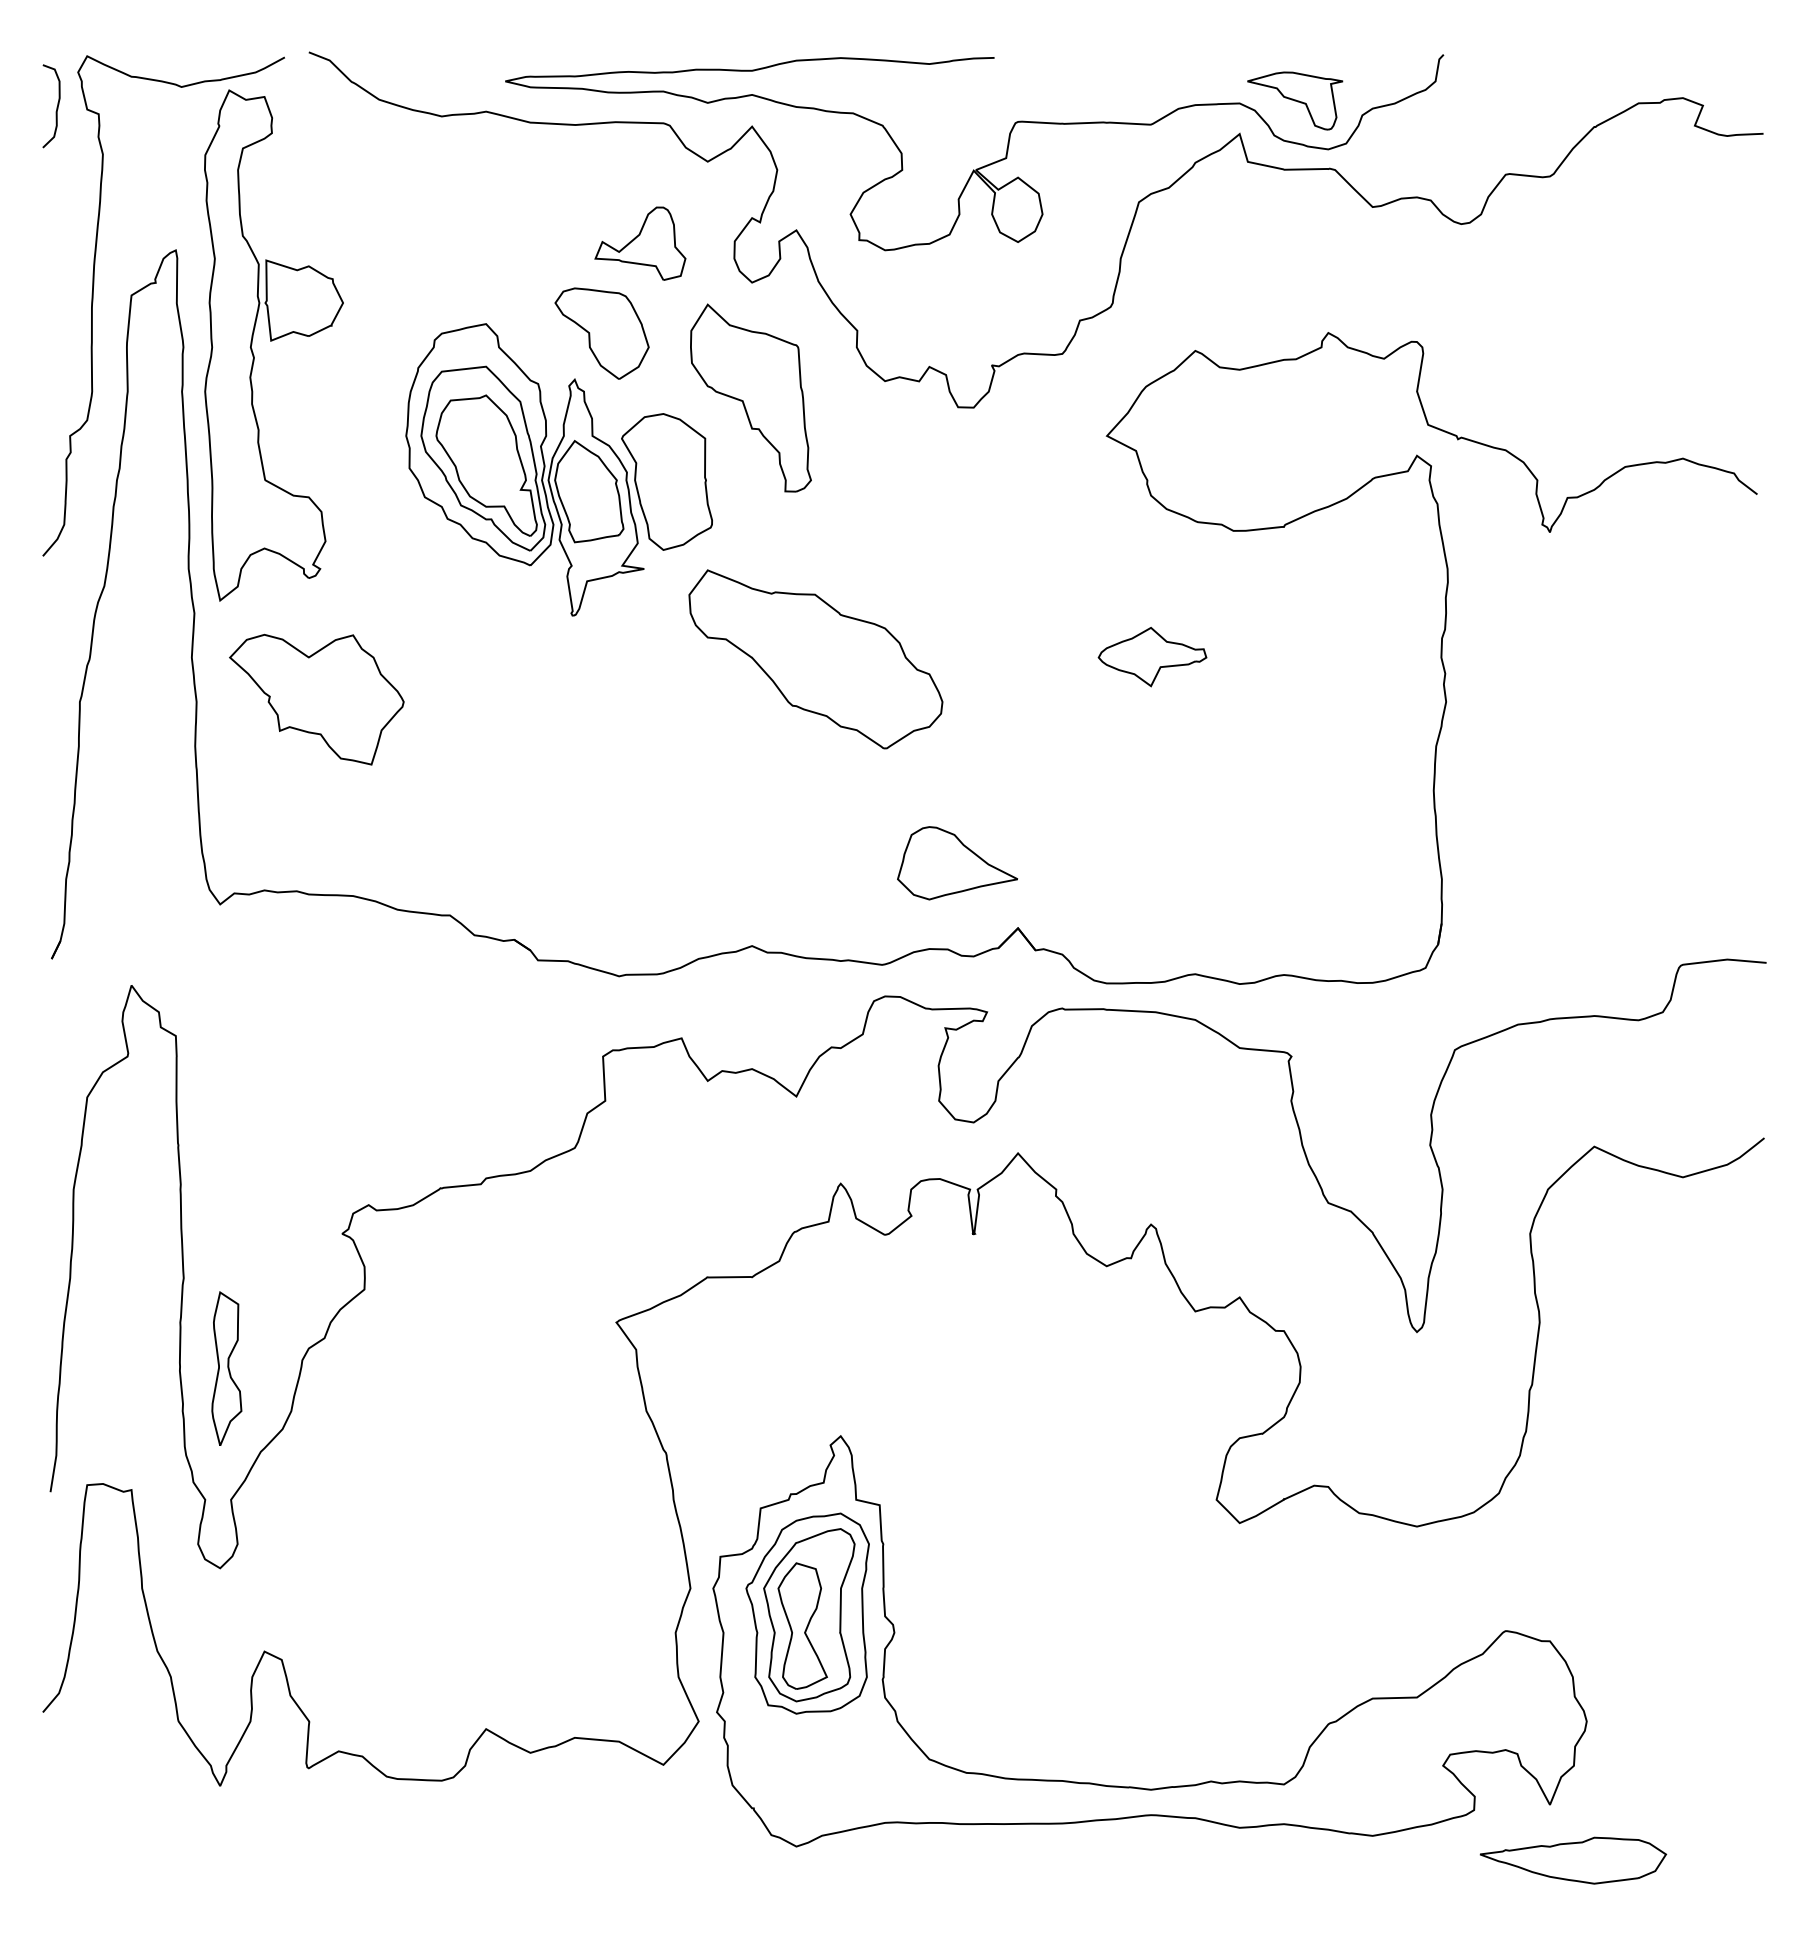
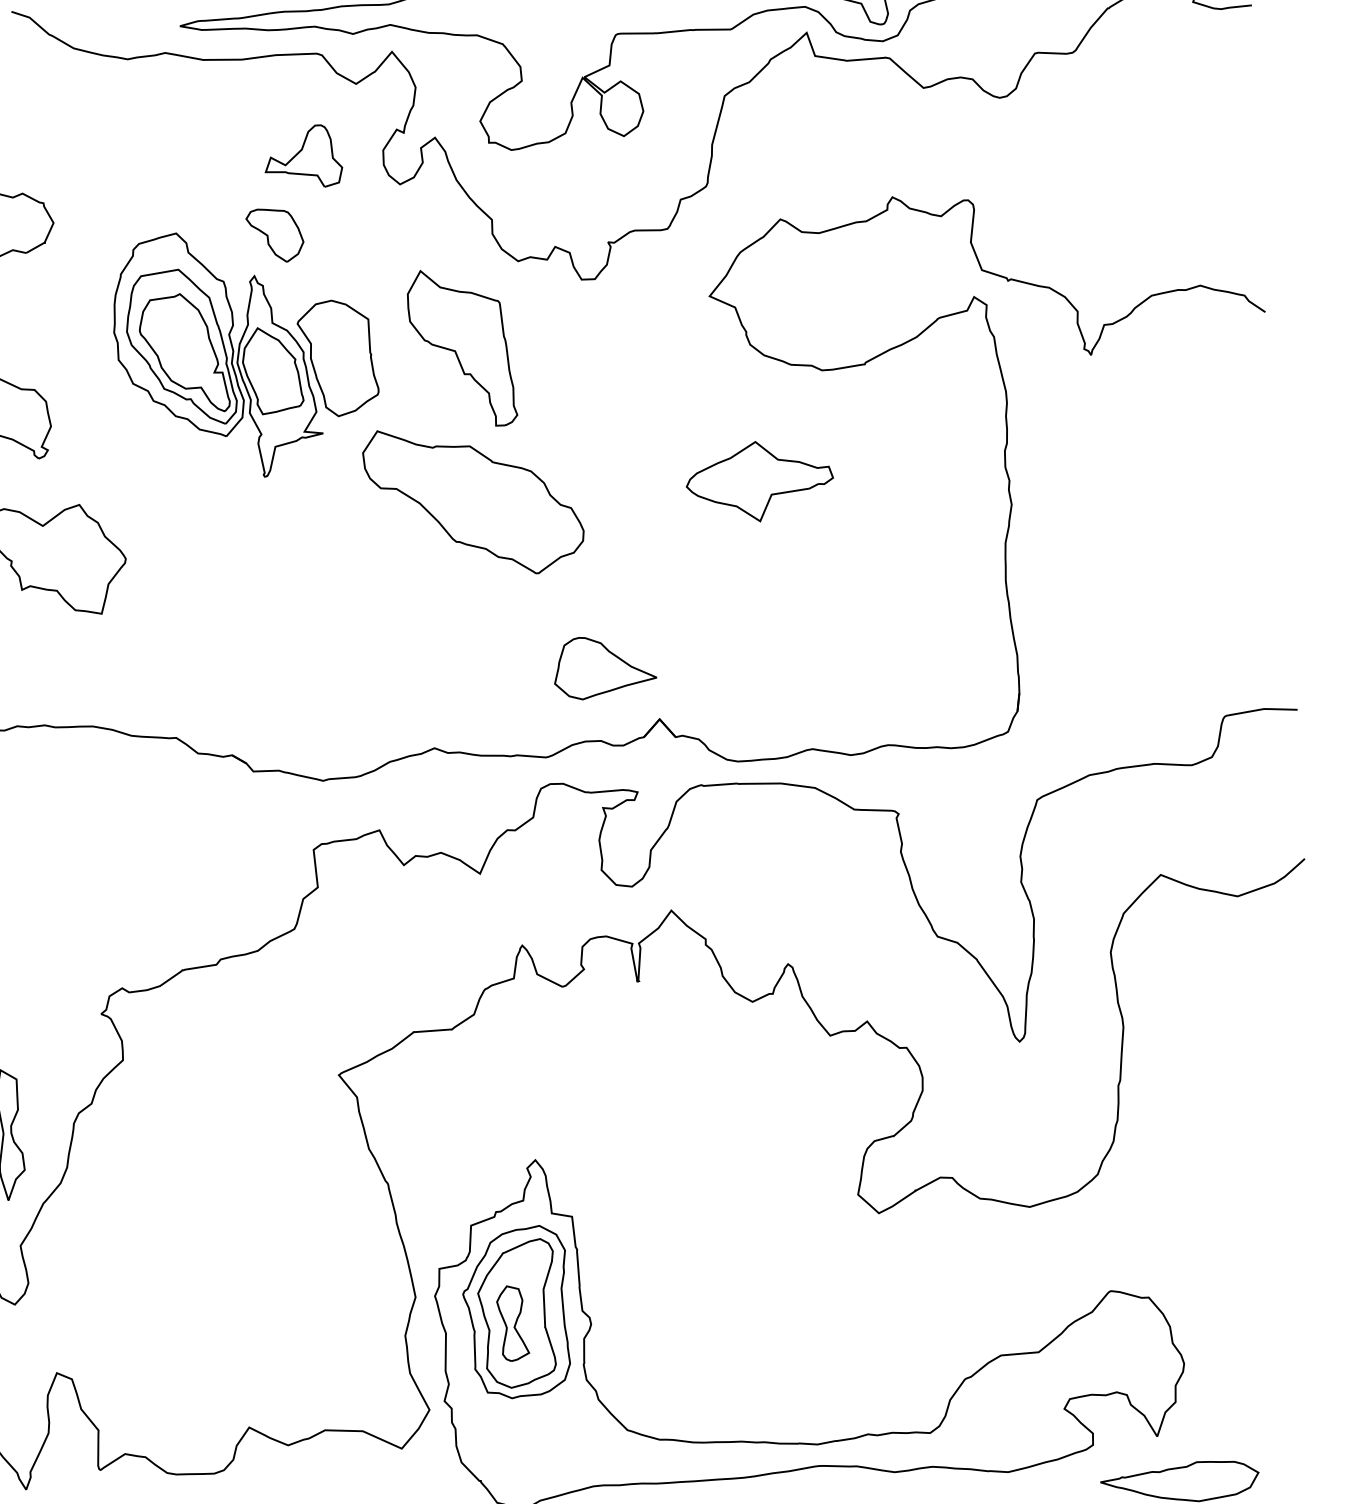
part: (601, 333) -> (274, 235), size x0.7
part: (750, 397) -> (461, 347), moved
part: (1152, 657) -> (759, 482), size x1.6
part: (802, 1625) -> (512, 1323), size x0.7

